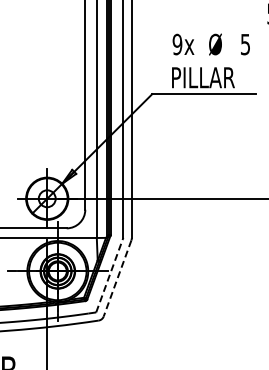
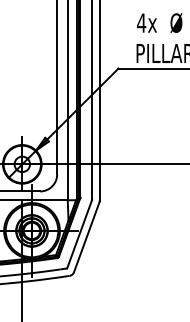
text: (177, 44) -> (141, 23), 9x -> 4x
line: (109, 275) -> (79, 234), dashed -> solid
line: (117, 278) -> (86, 237), dashed -> solid

